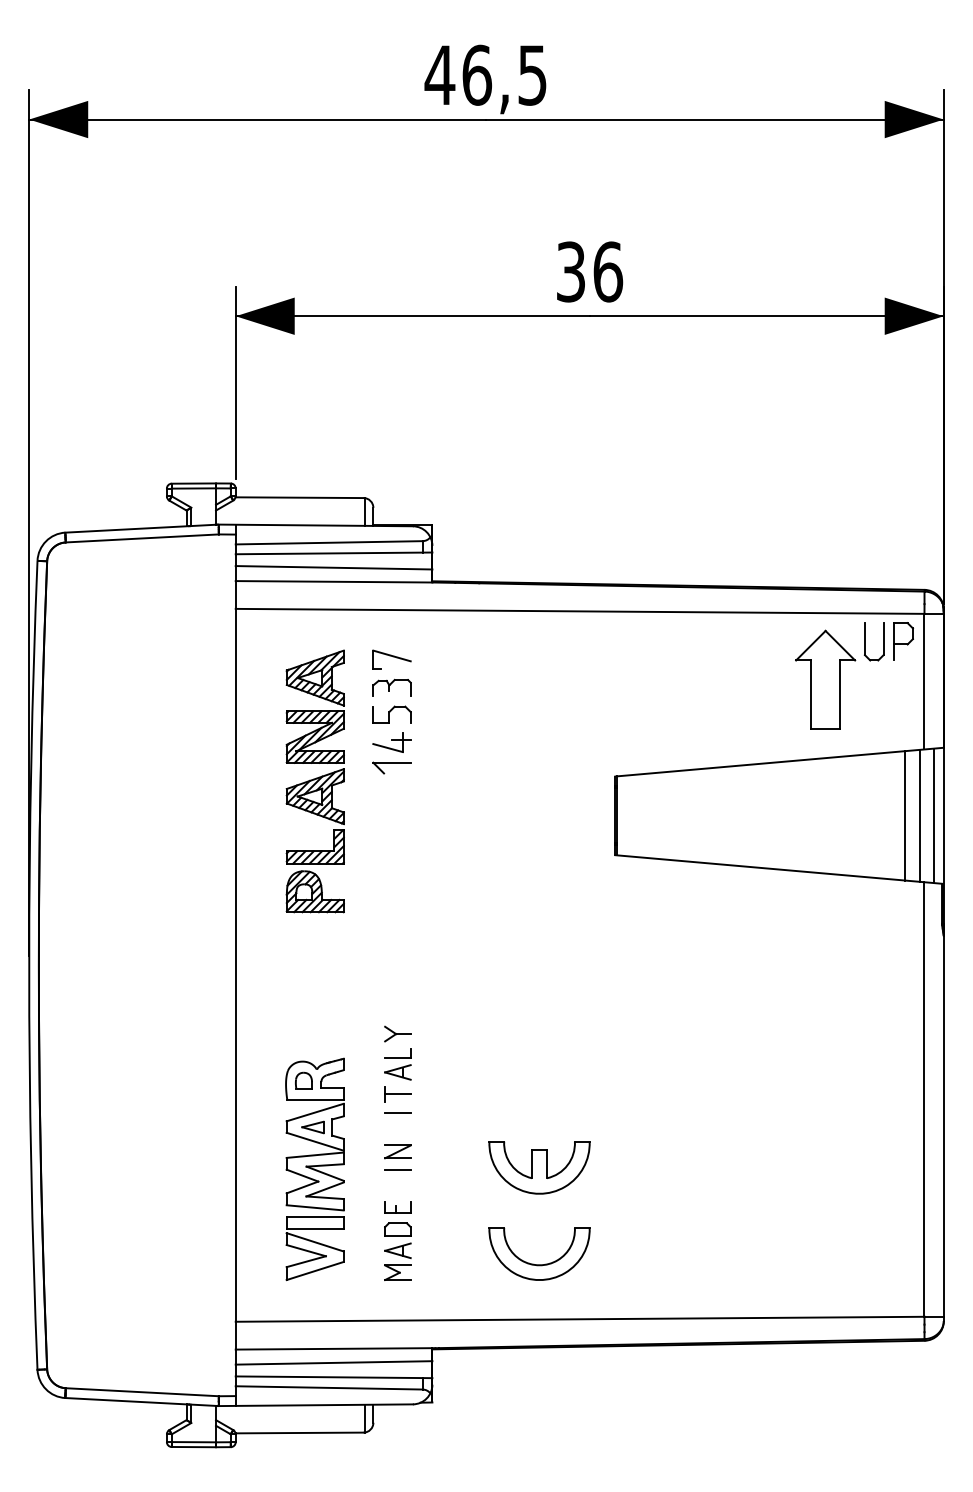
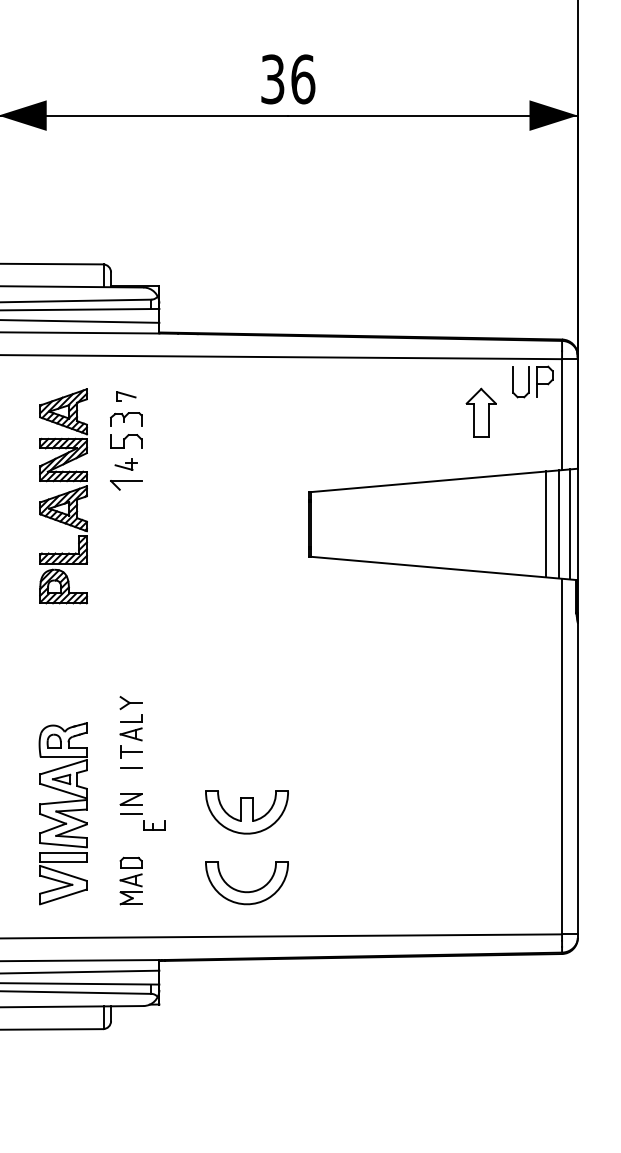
part: (391, 659) -> (125, 396), size x0.6
part: (825, 679) -> (481, 412), size x0.6
part: (391, 742) -> (125, 464), size x0.7
part: (397, 1207) -> (153, 825), moved

